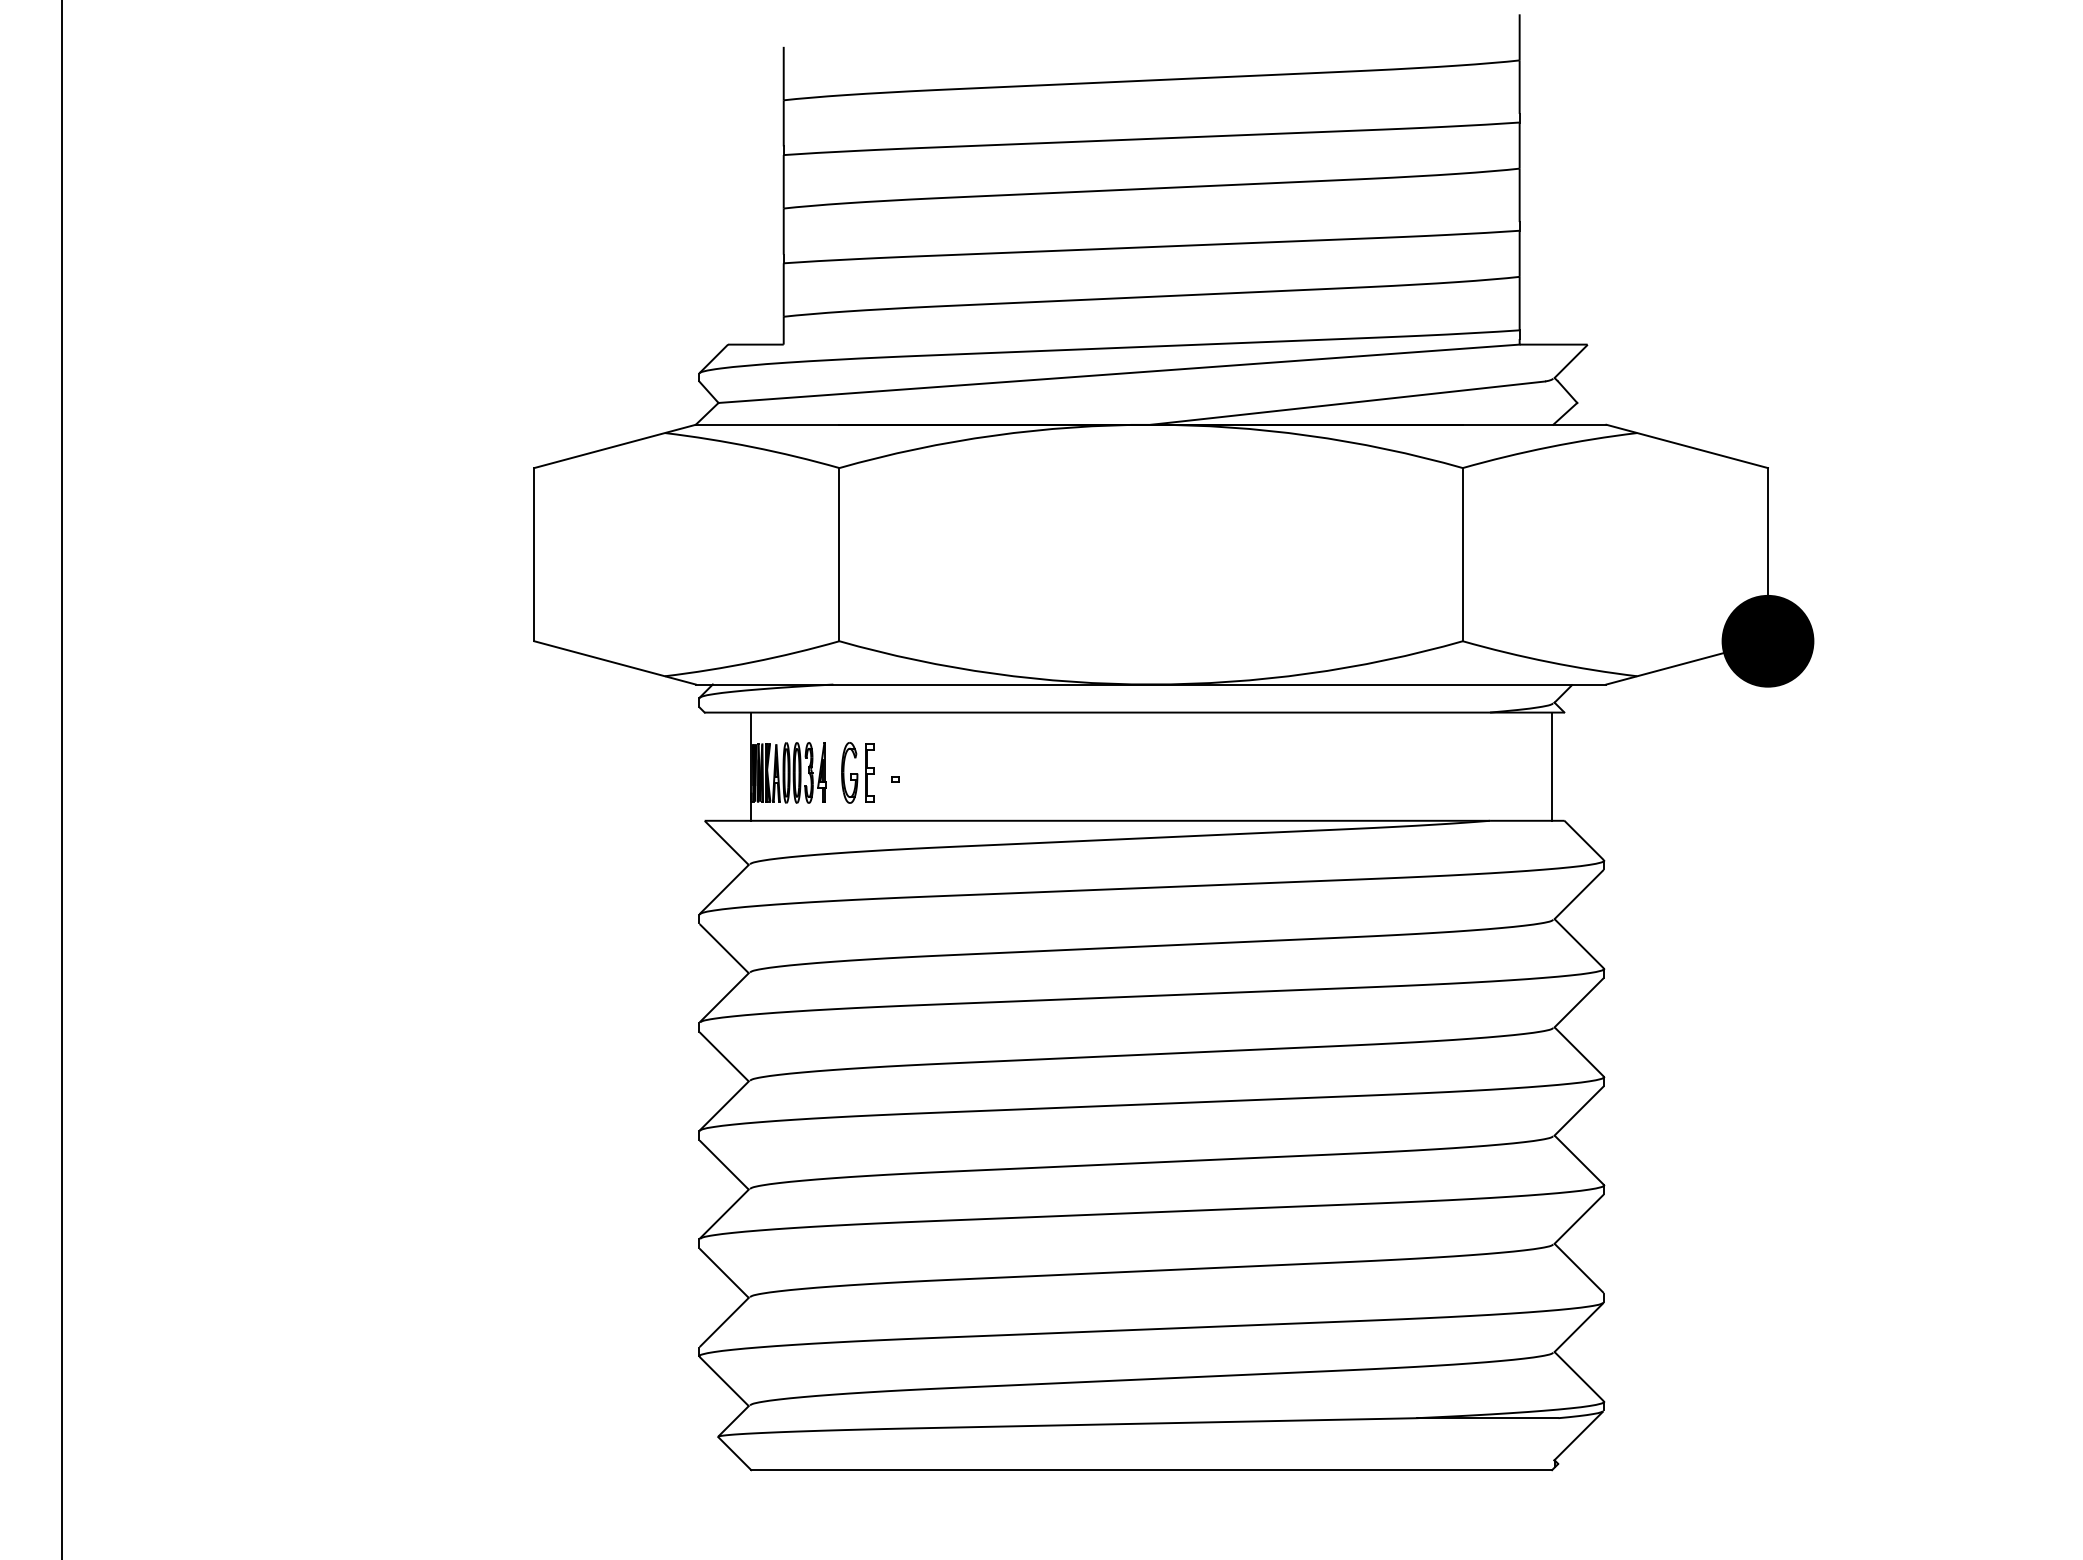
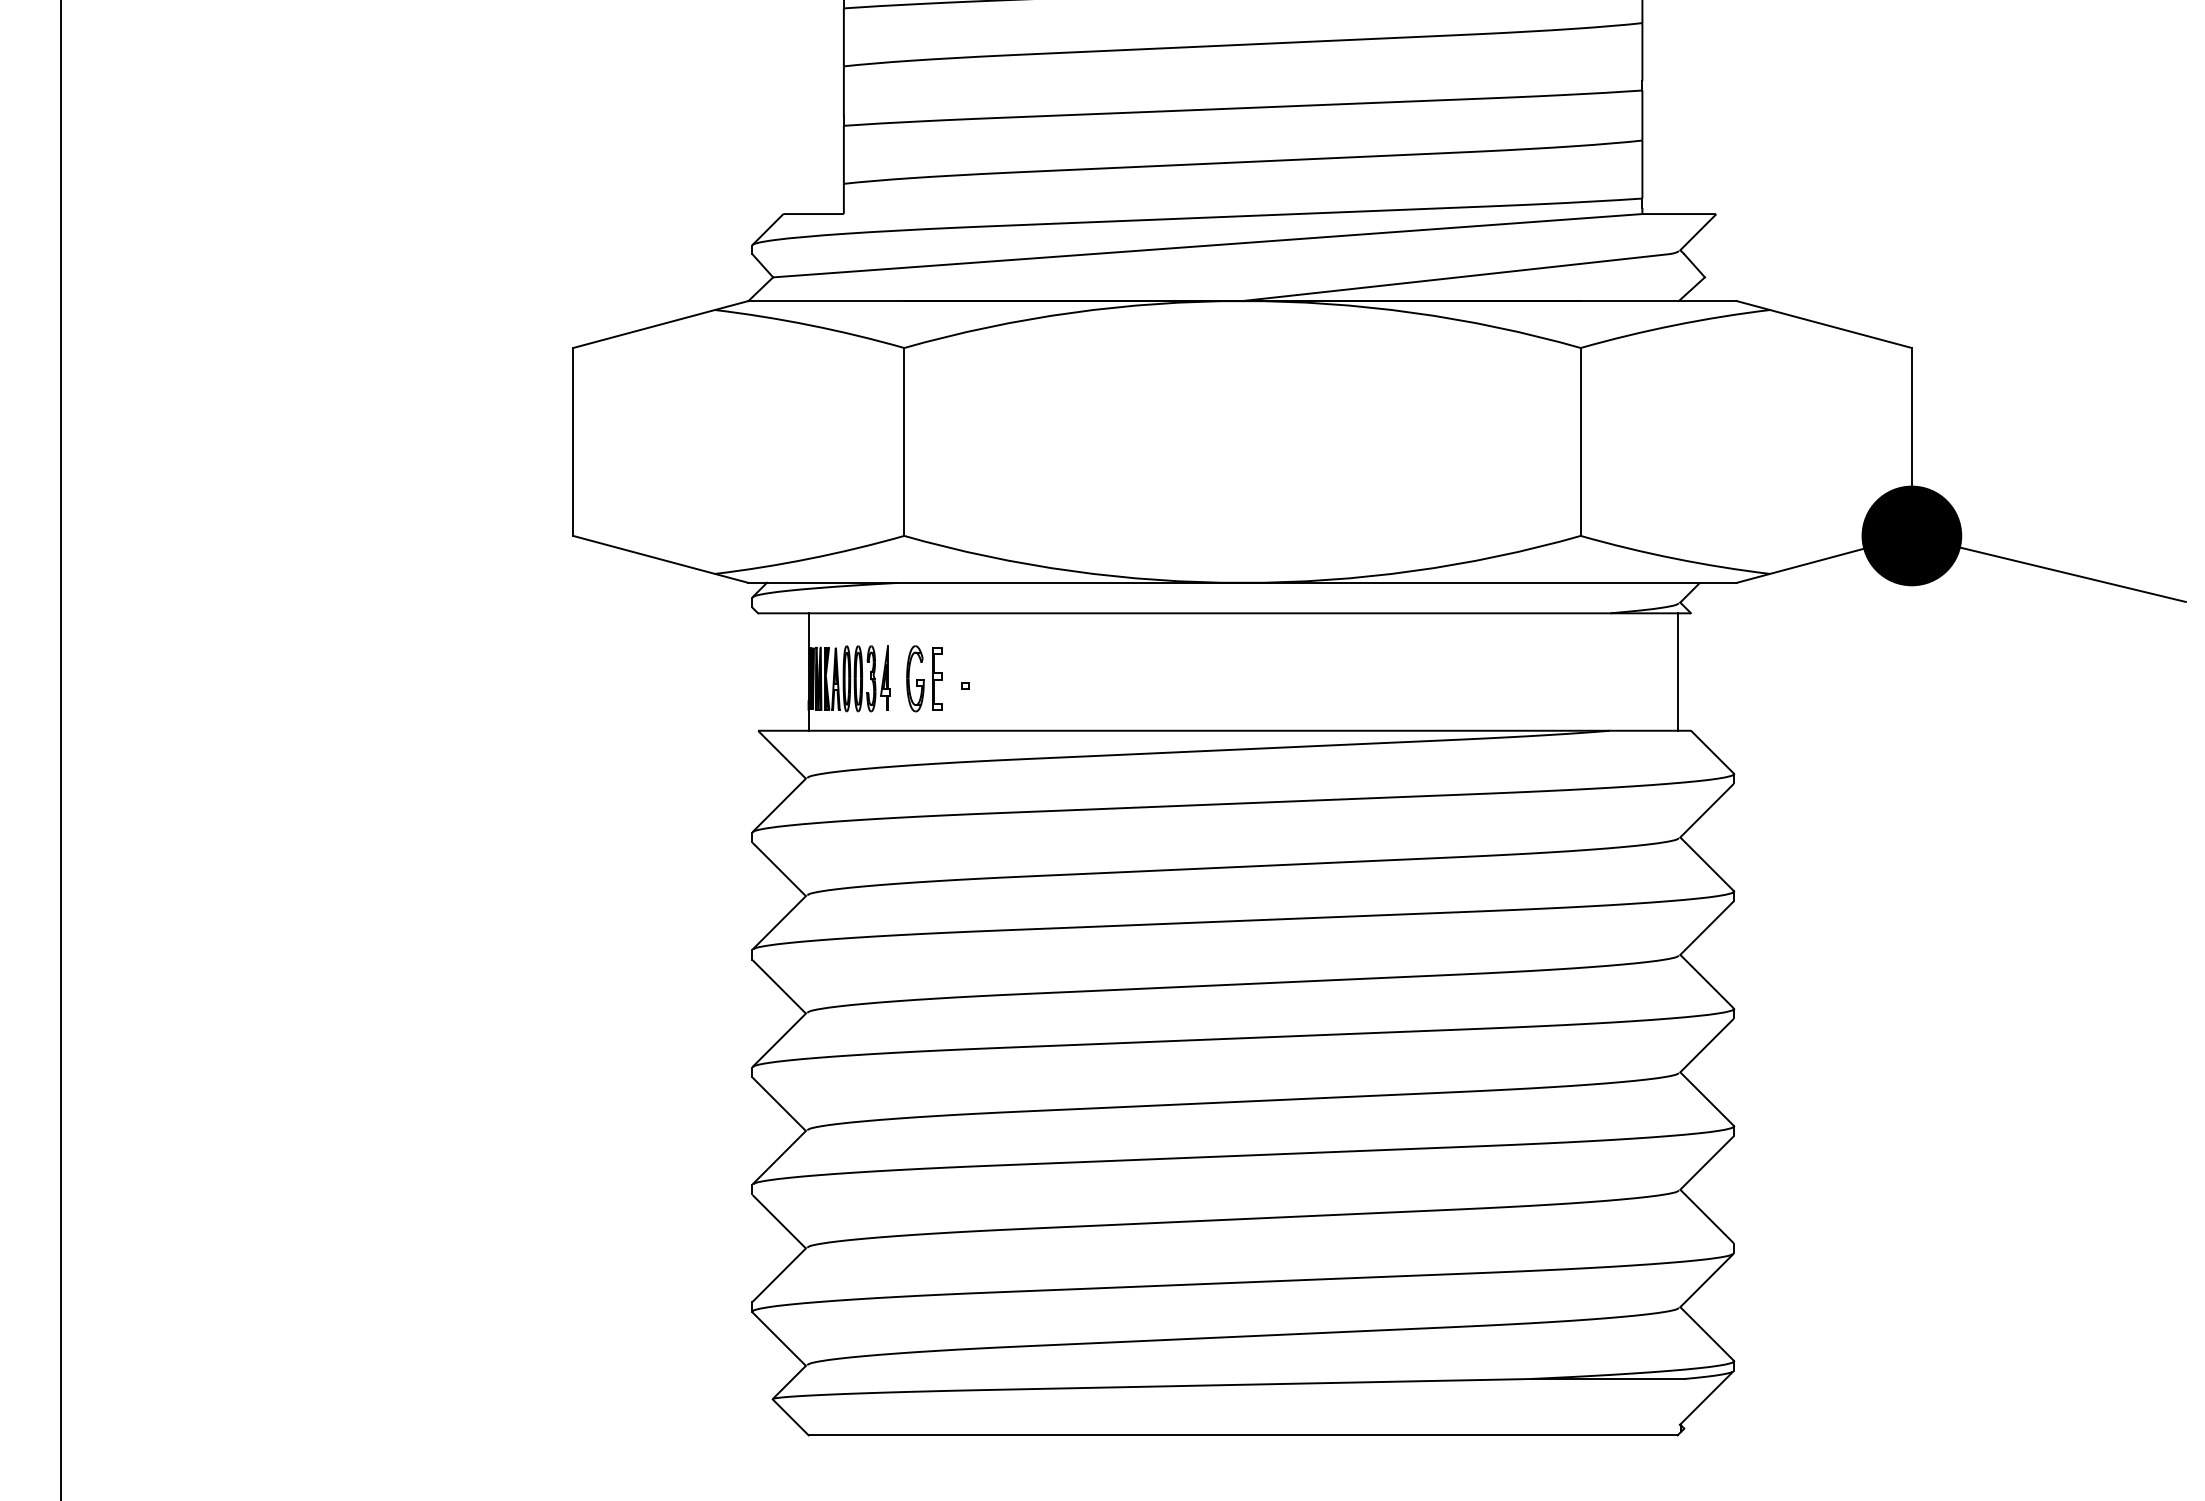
line: (1916, 677) -> (2073, 575), added

